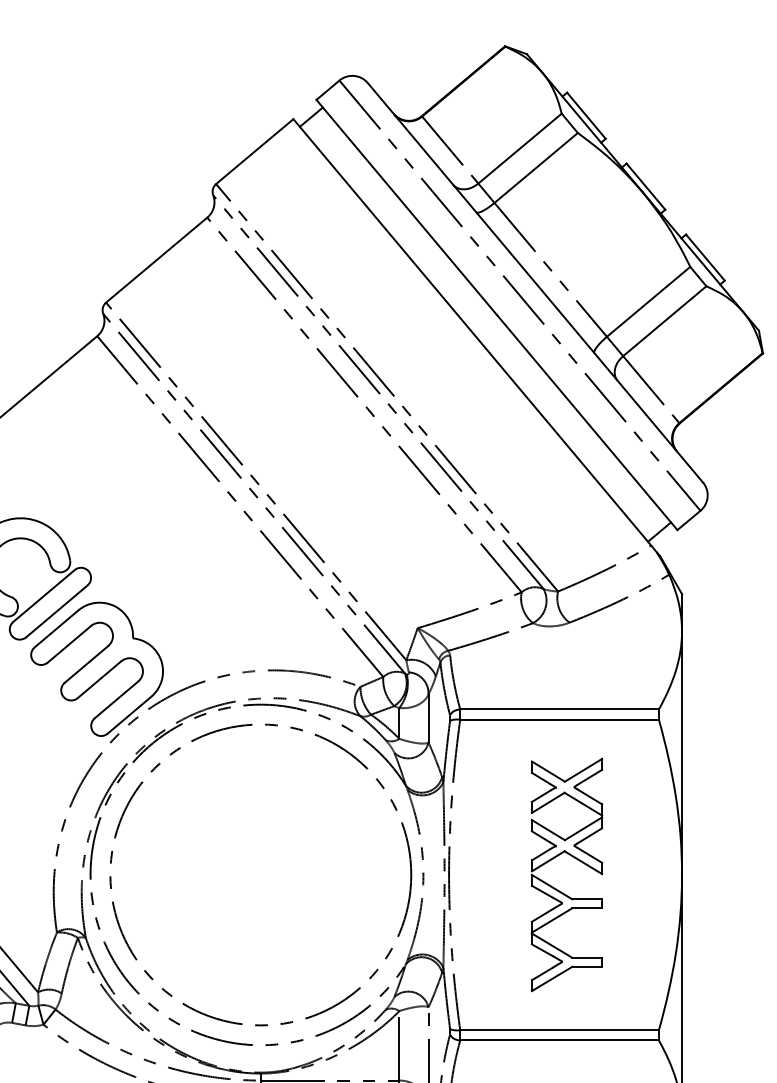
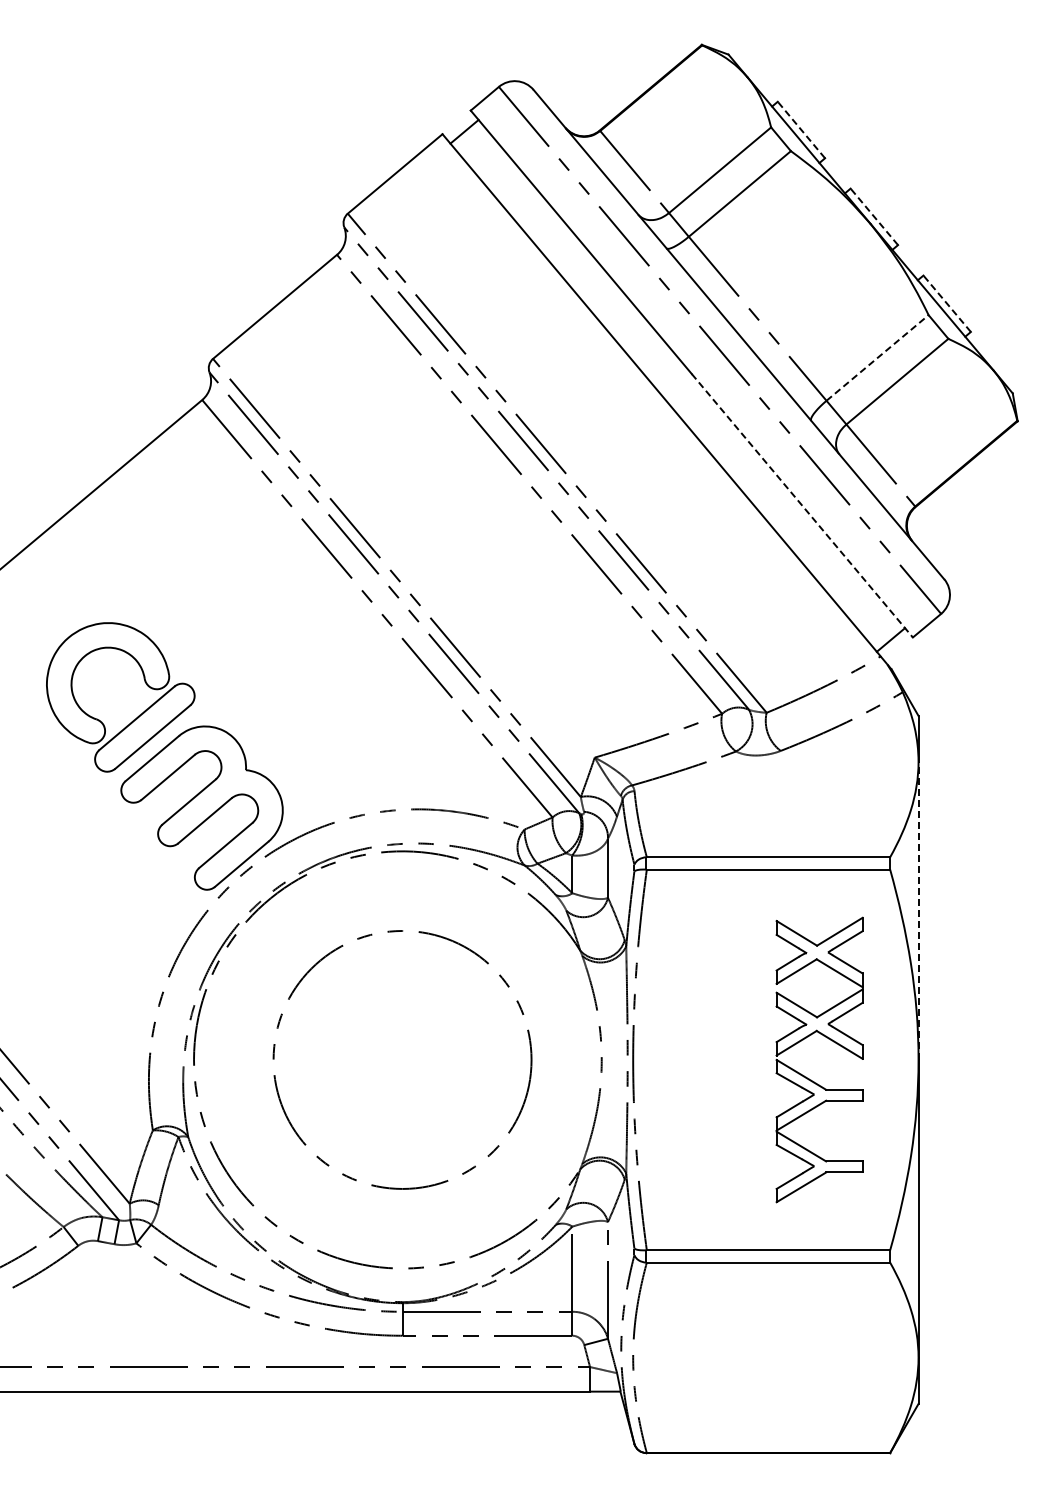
line: (586, 116) -> (801, 130), solid -> dashed
line: (646, 186) -> (874, 216), solid -> dashed
line: (705, 257) -> (947, 303), solid -> dashed
line: (648, 301) -> (877, 357), solid -> dashed
line: (587, 422) -> (802, 505), solid -> dashed
line: (682, 753) -> (918, 911), solid -> dashed
circle: (260, 874) -> (402, 1059), size x0.7
part: (556, 888) -> (806, 1076), moved

